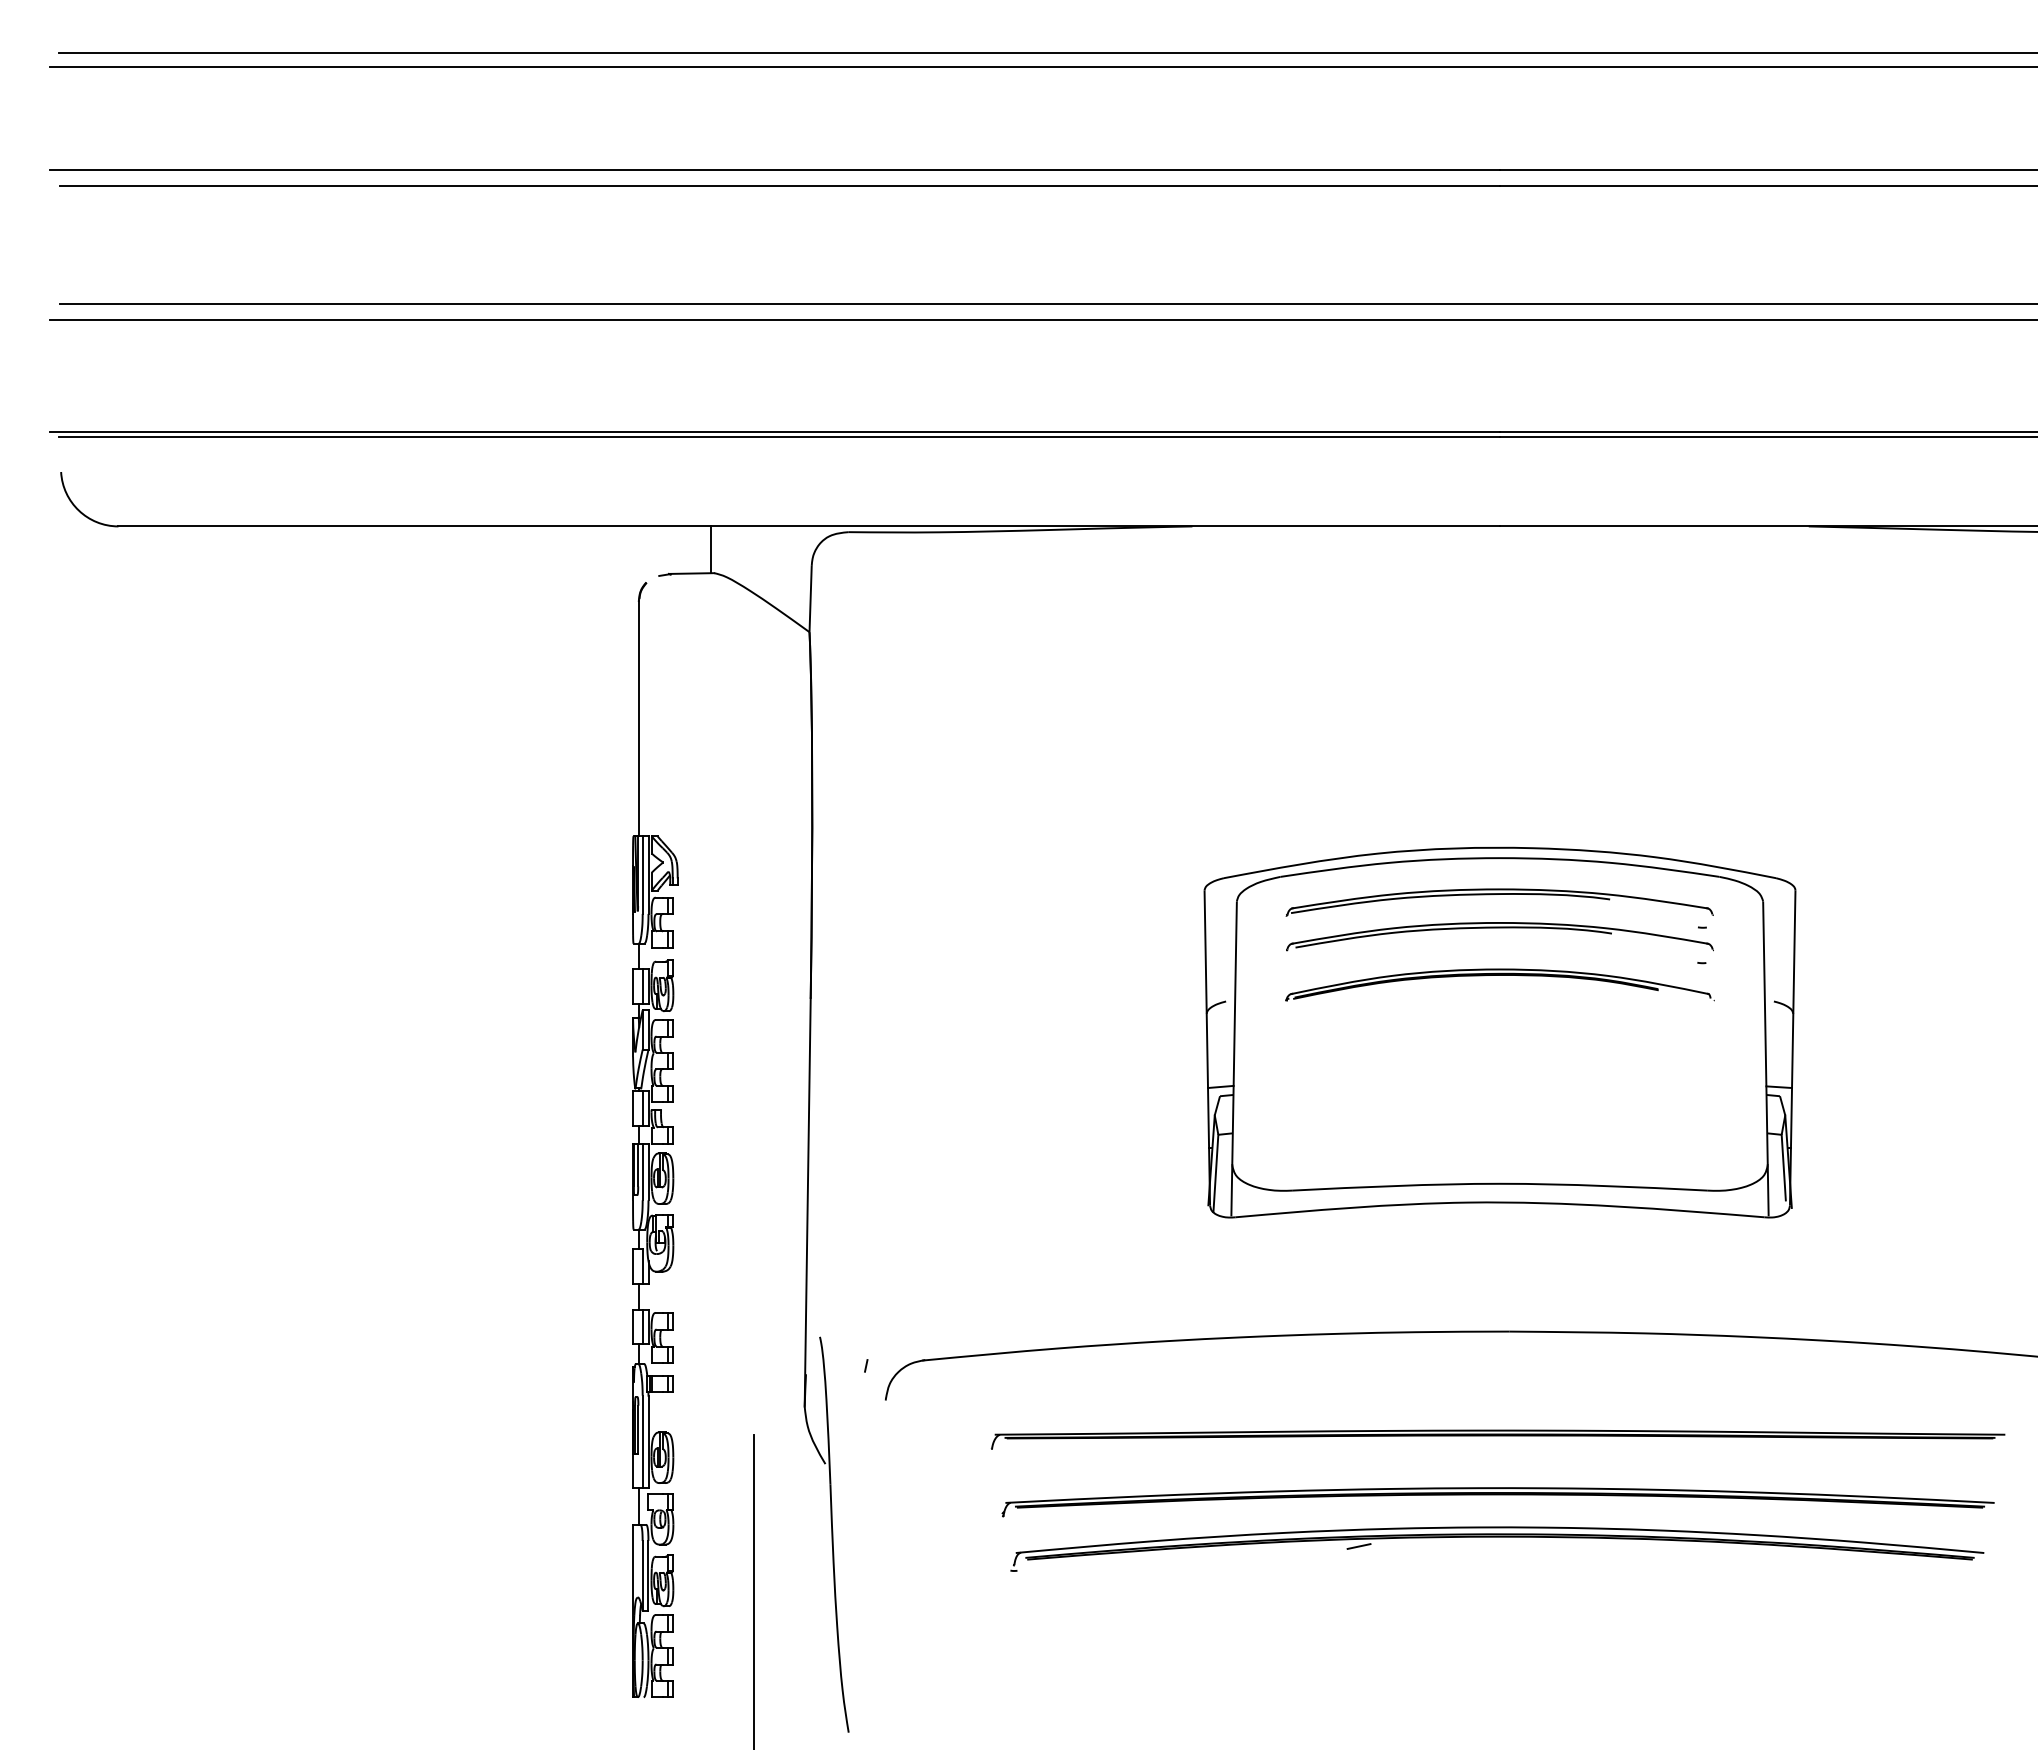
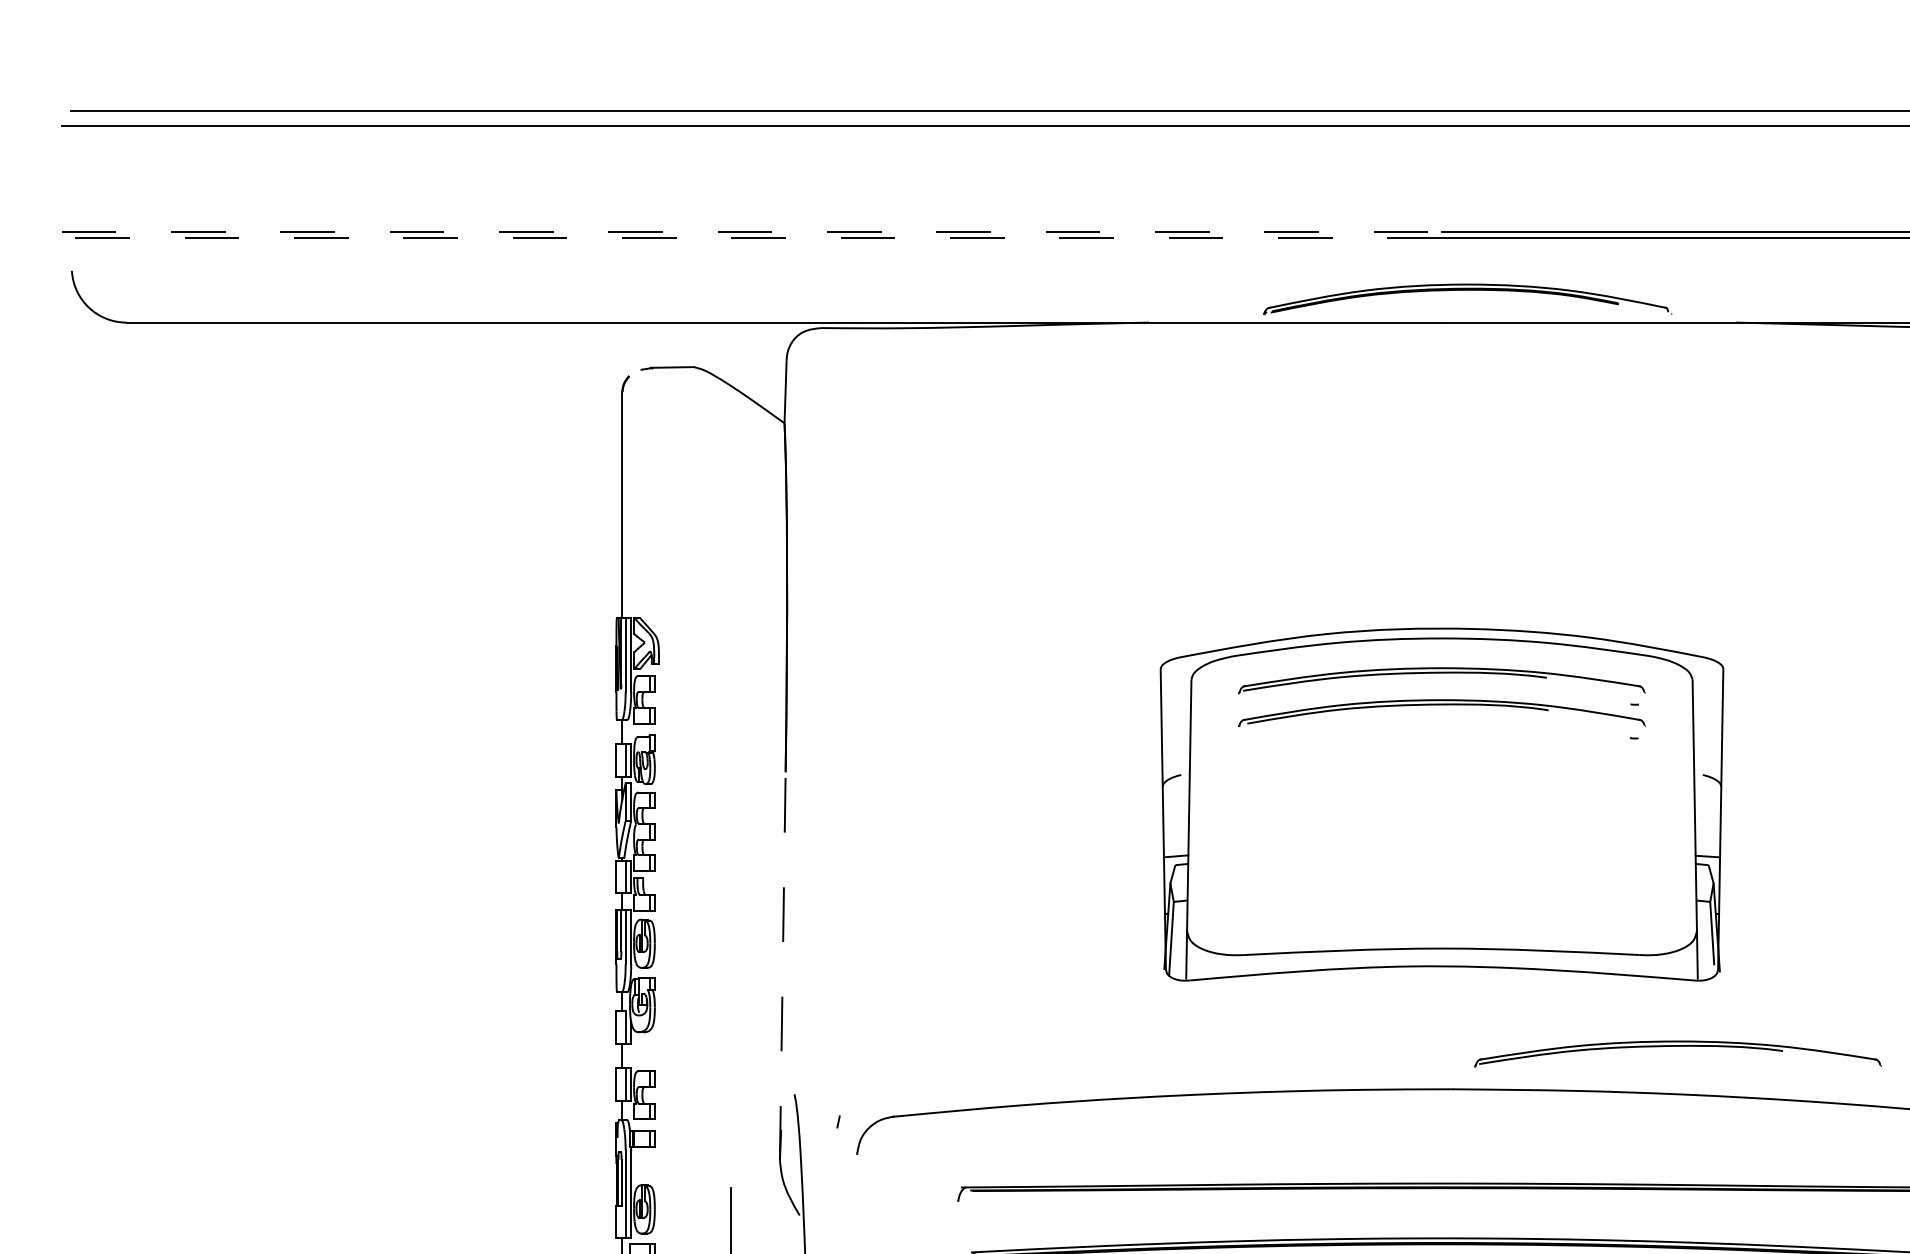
line: (775, 431) -> (752, 232), solid -> dashed
line: (779, 437) -> (755, 237), solid -> dashed
line: (710, 549) -> (690, 344), removed
part: (1499, 975) -> (1467, 290), moved
line: (807, 1202) -> (782, 966), solid -> dashed
part: (1747, 1286) -> (1677, 1046), added

